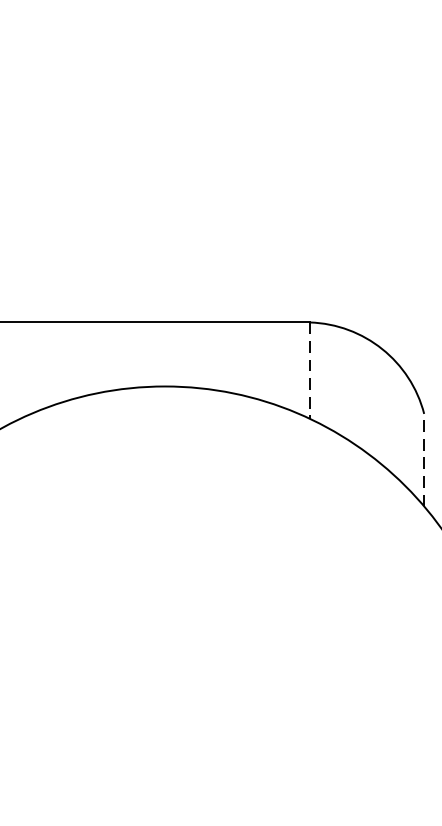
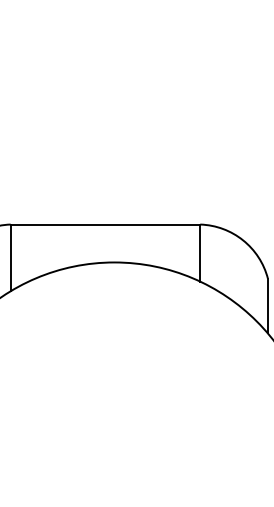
line: (310, 371) -> (200, 253), dashed -> solid
line: (423, 459) -> (267, 305), dashed -> solid

